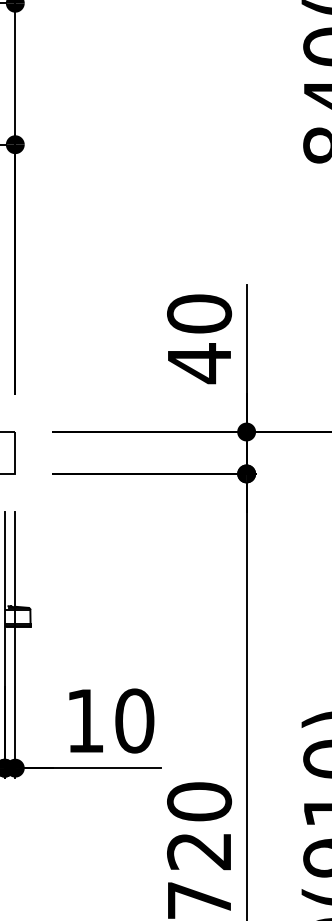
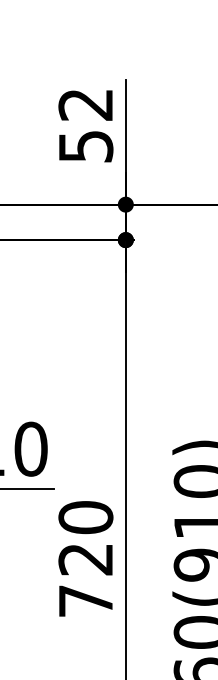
text: (199, 339) -> (85, 126), 40 -> 52

